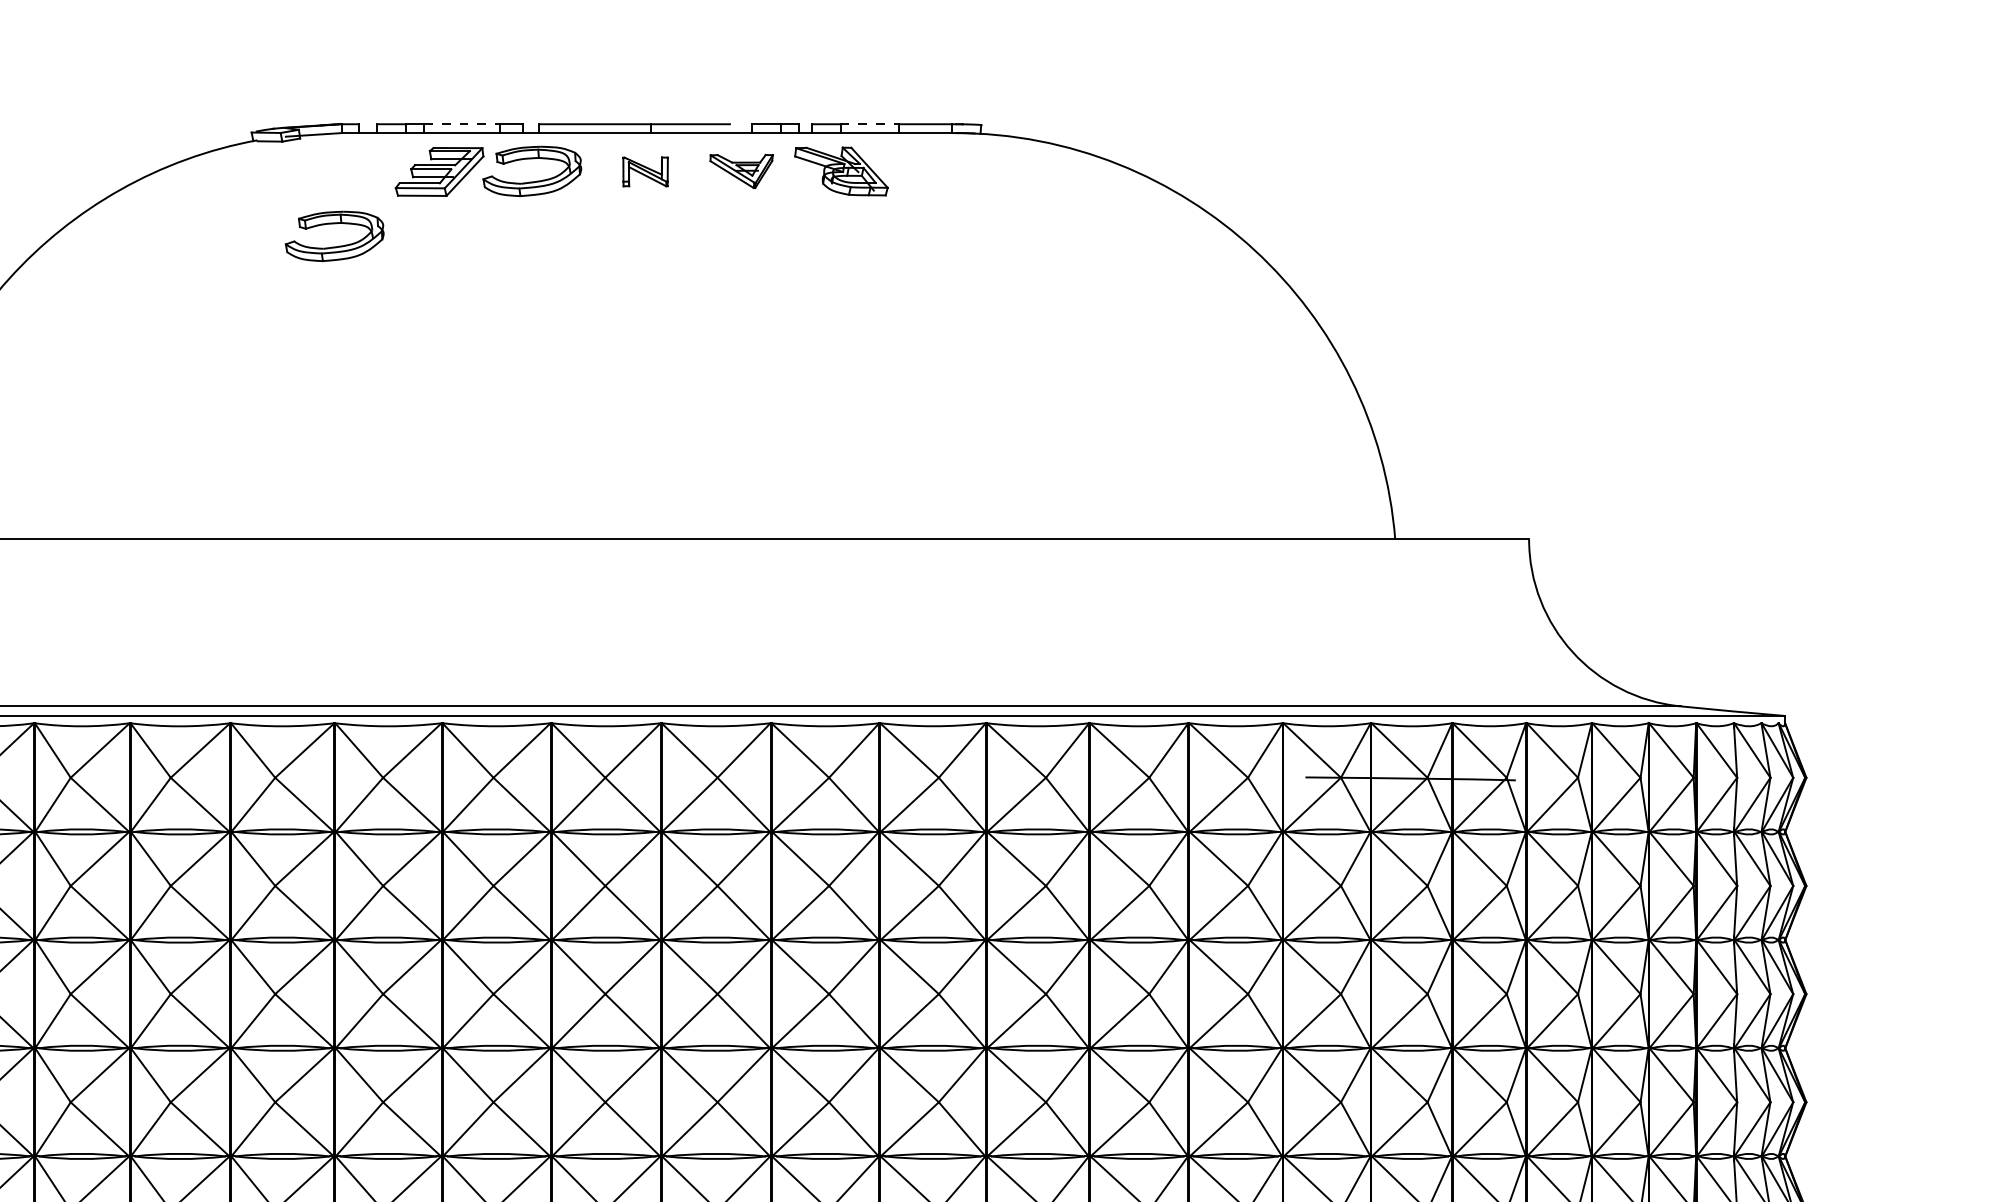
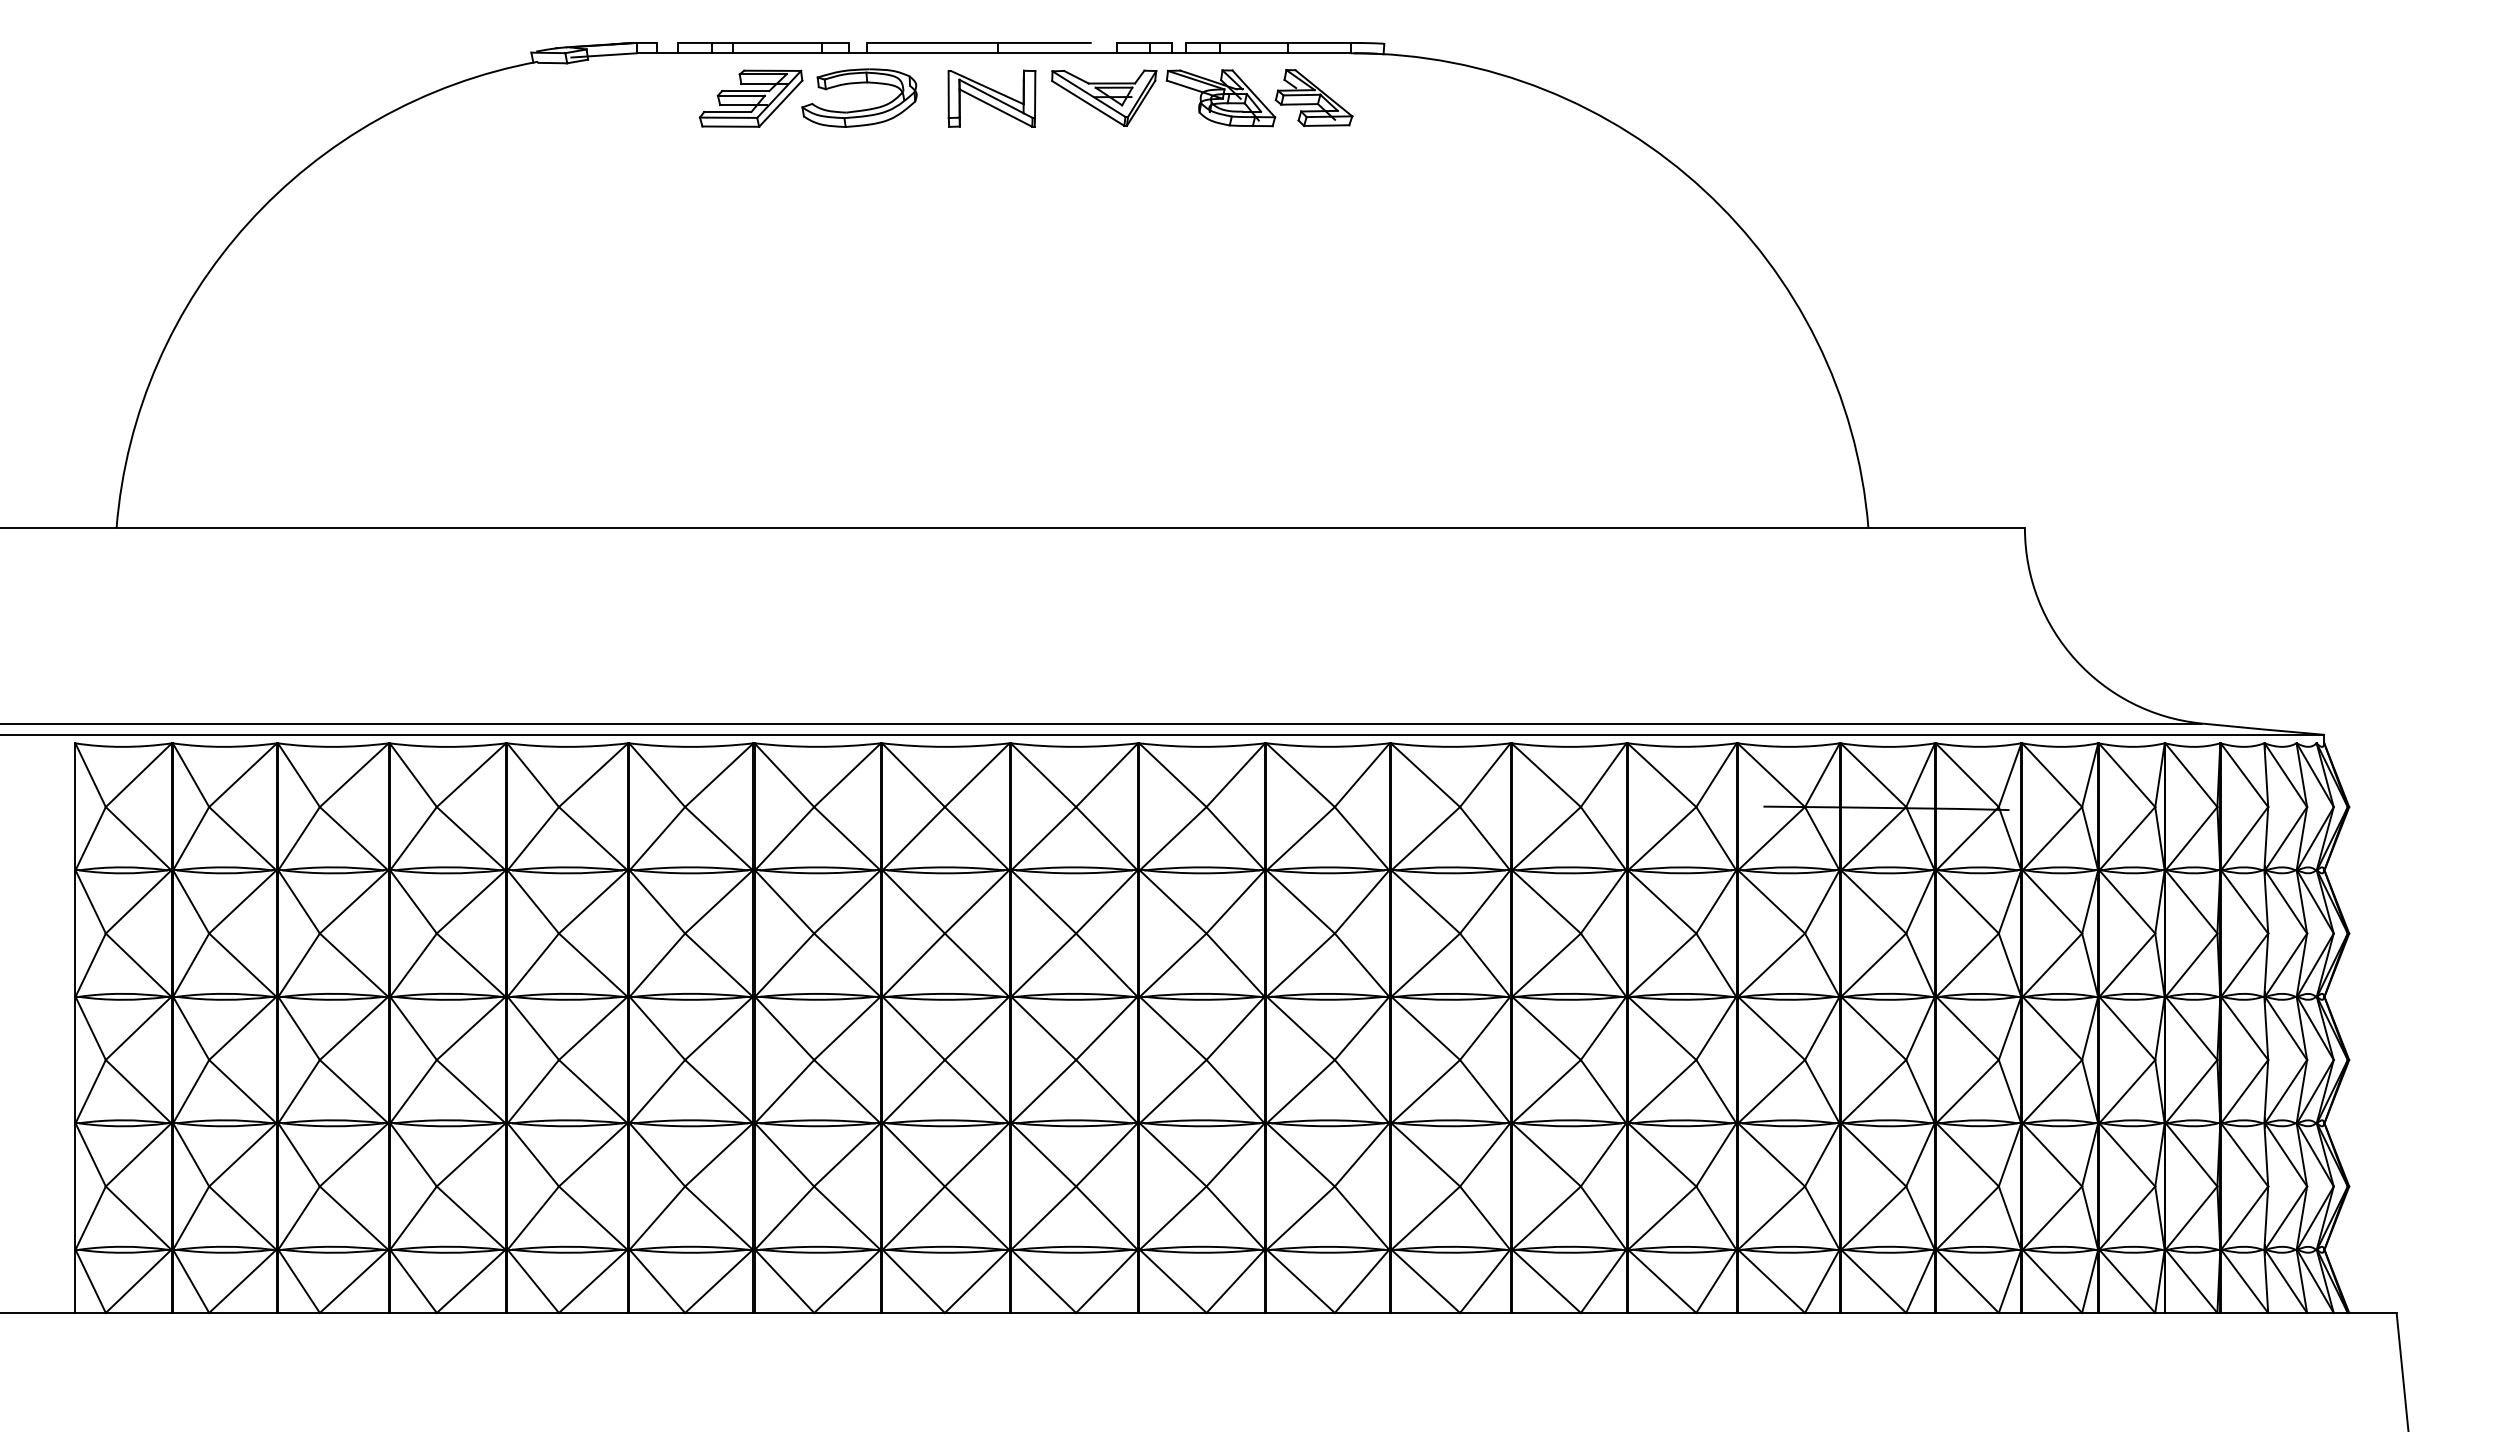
line: (463, 123) -> (778, 42), dashed -> solid
line: (870, 123) -> (1254, 42), dashed -> solid
part: (741, 170) -> (1104, 97), size x1.43
part: (645, 171) -> (991, 98), size x1.67
part: (920, 171) -> (1313, 98), added
part: (335, 246) -> (629, 185), removed

